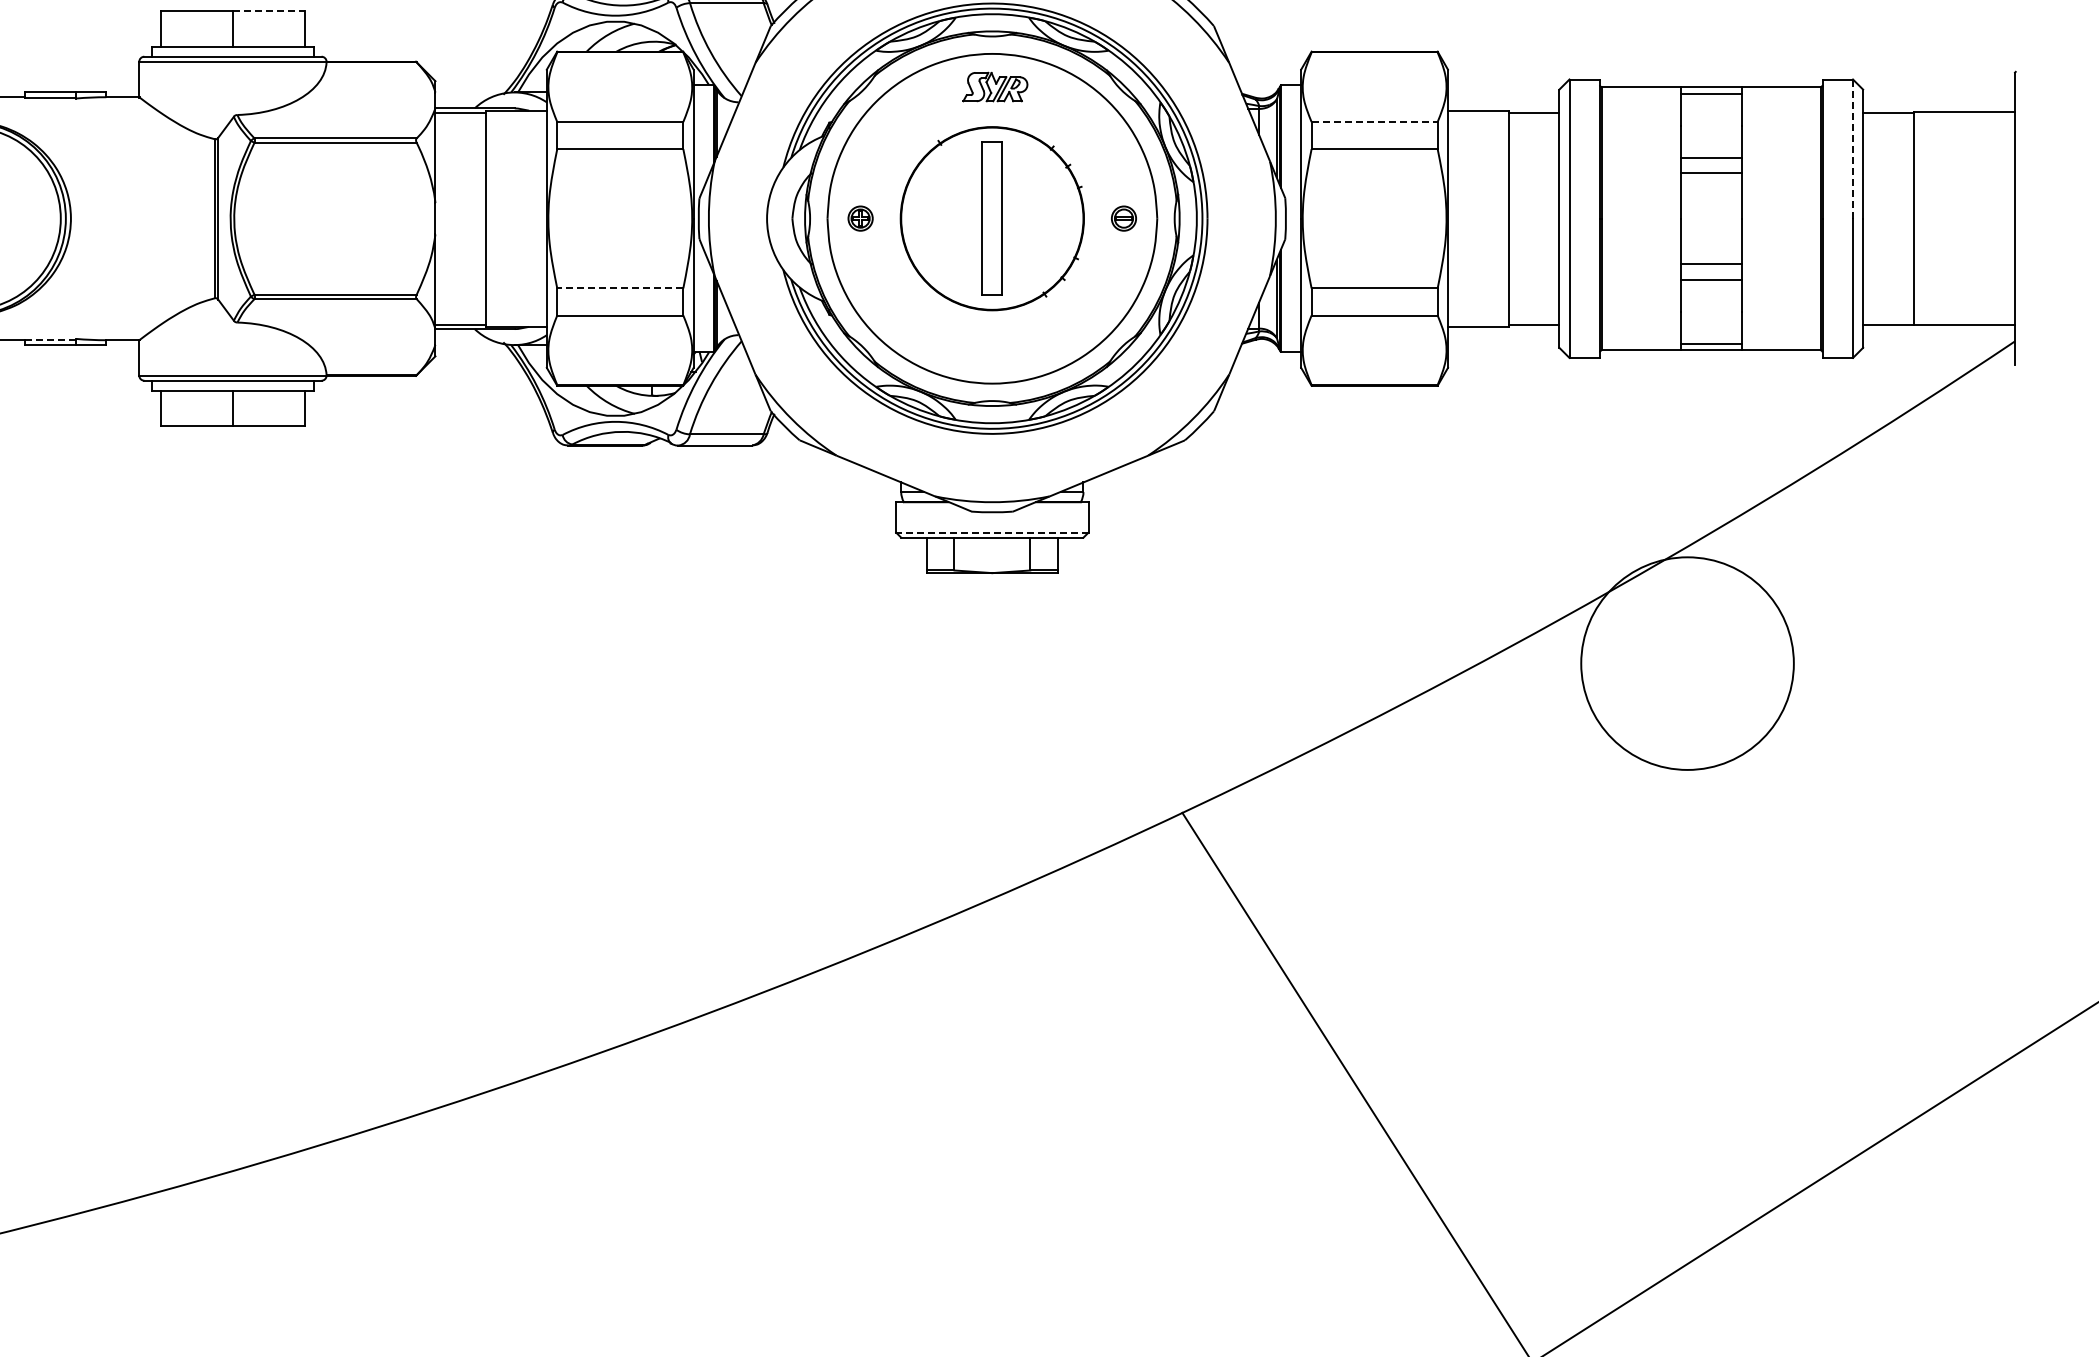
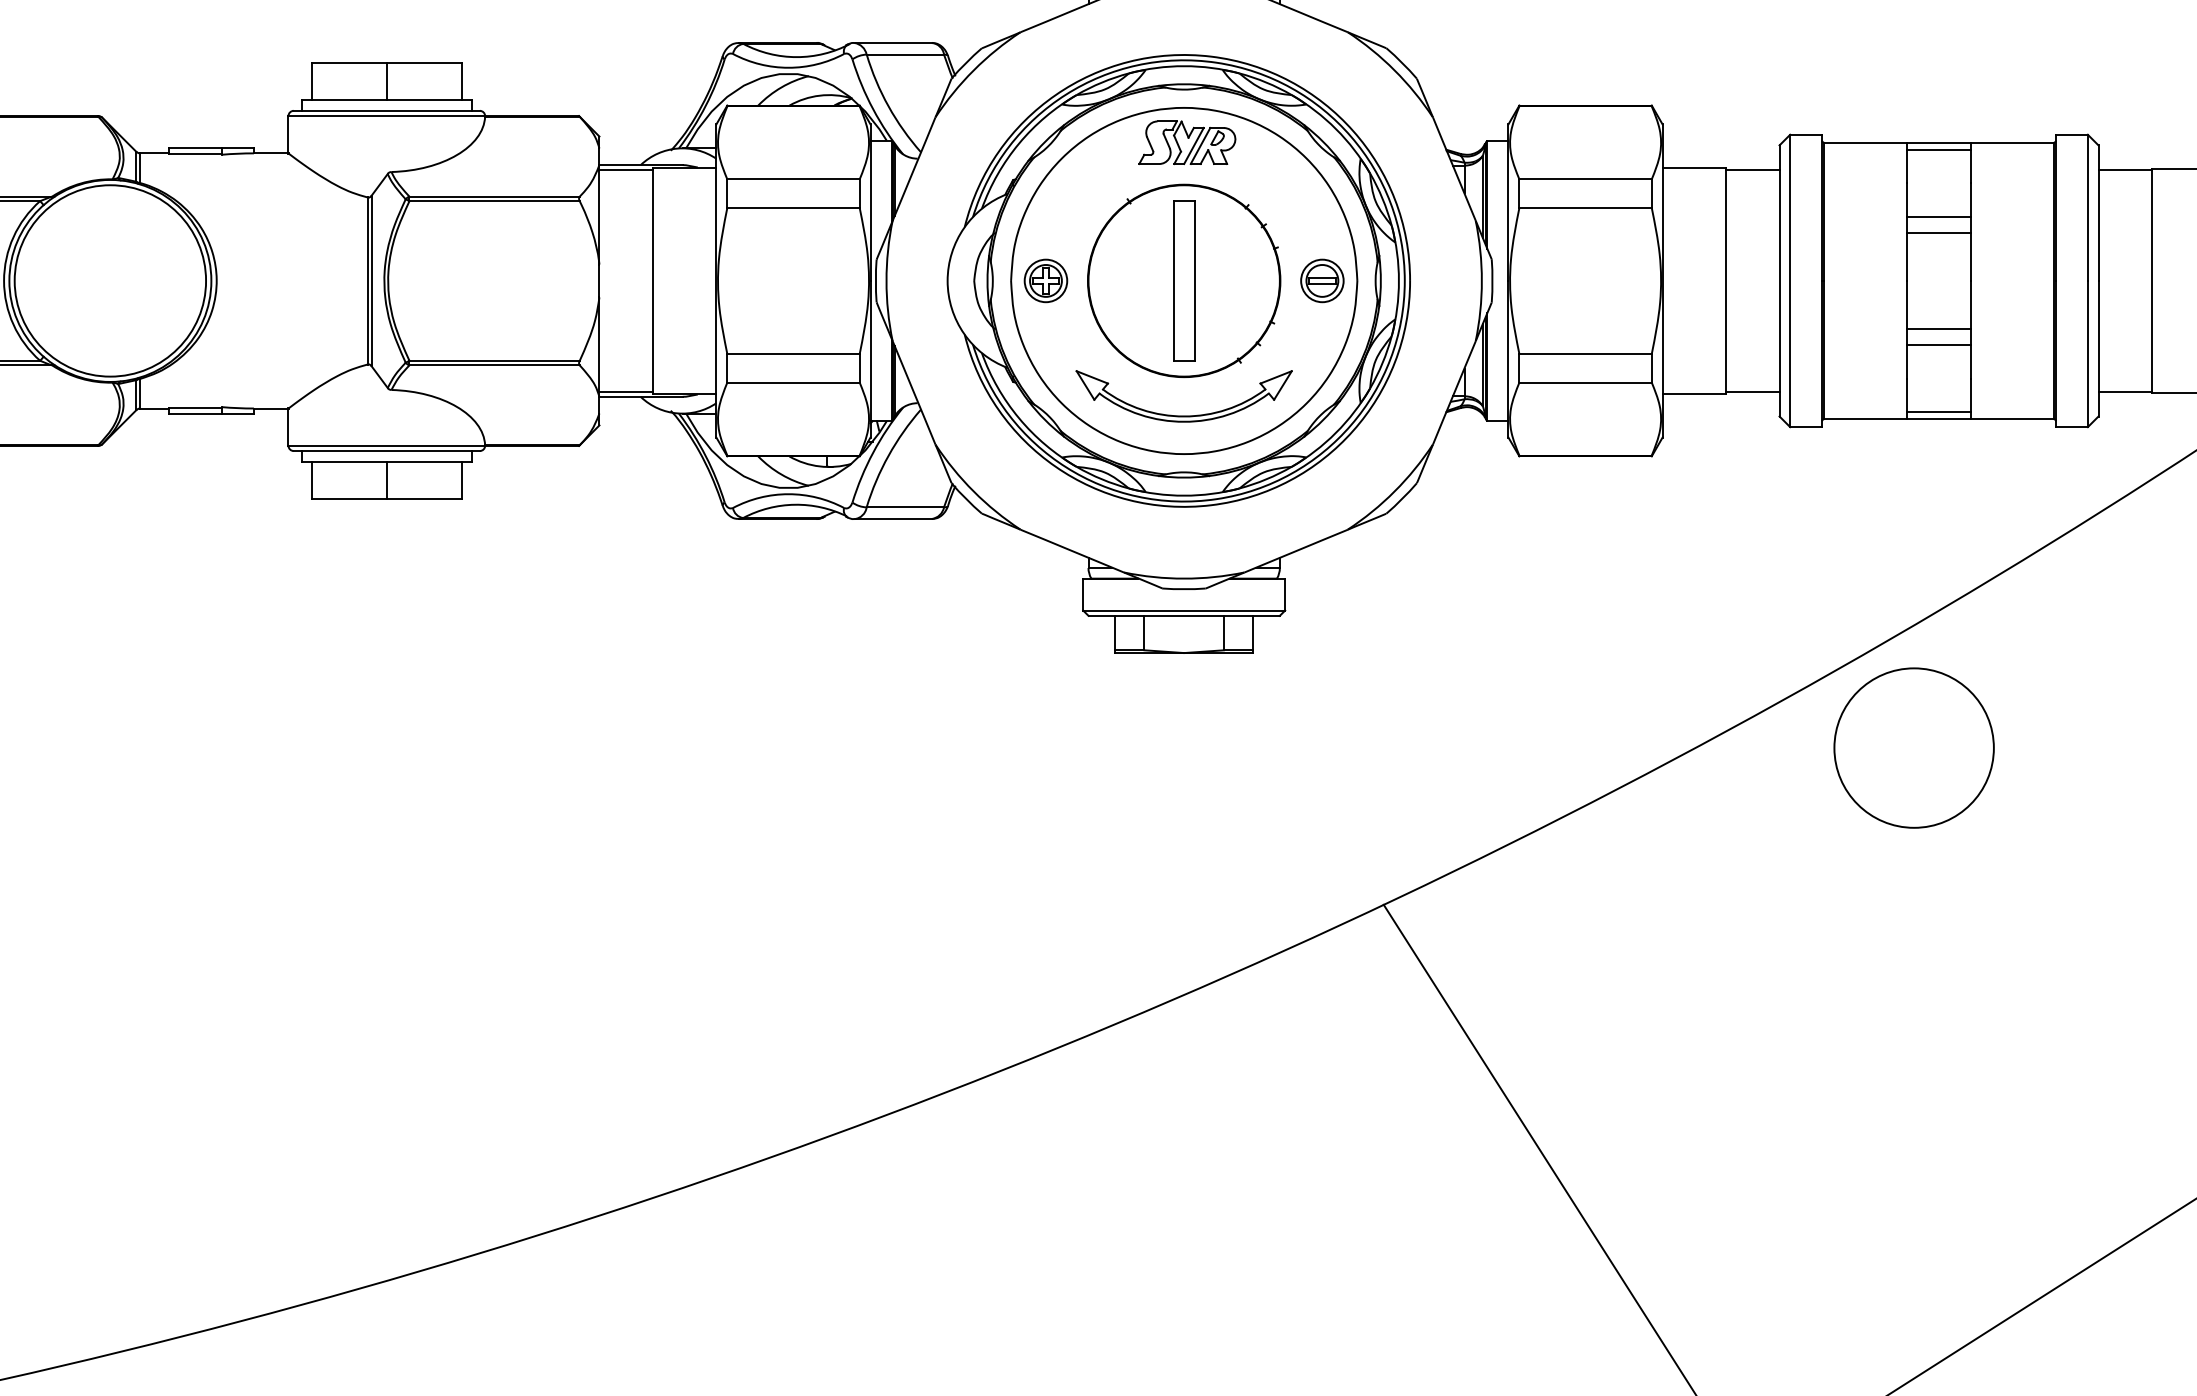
line: (268, 11) -> (424, 63), dashed -> solid
part: (995, 86) -> (1187, 142), size x1.43
line: (1375, 122) -> (1586, 179), dashed -> solid
line: (1853, 149) -> (2088, 208), dashed -> solid
part: (860, 218) -> (1045, 280), size x1.67
part: (1123, 218) -> (1321, 280), size x1.67
line: (619, 288) -> (792, 354), dashed -> solid
line: (50, 340) -> (195, 408), dashed -> solid
part: (991, 346) -> (1183, 415), added
line: (991, 532) -> (1183, 610), dashed -> solid
circle: (1687, 663) -> (1914, 747), size x0.71

